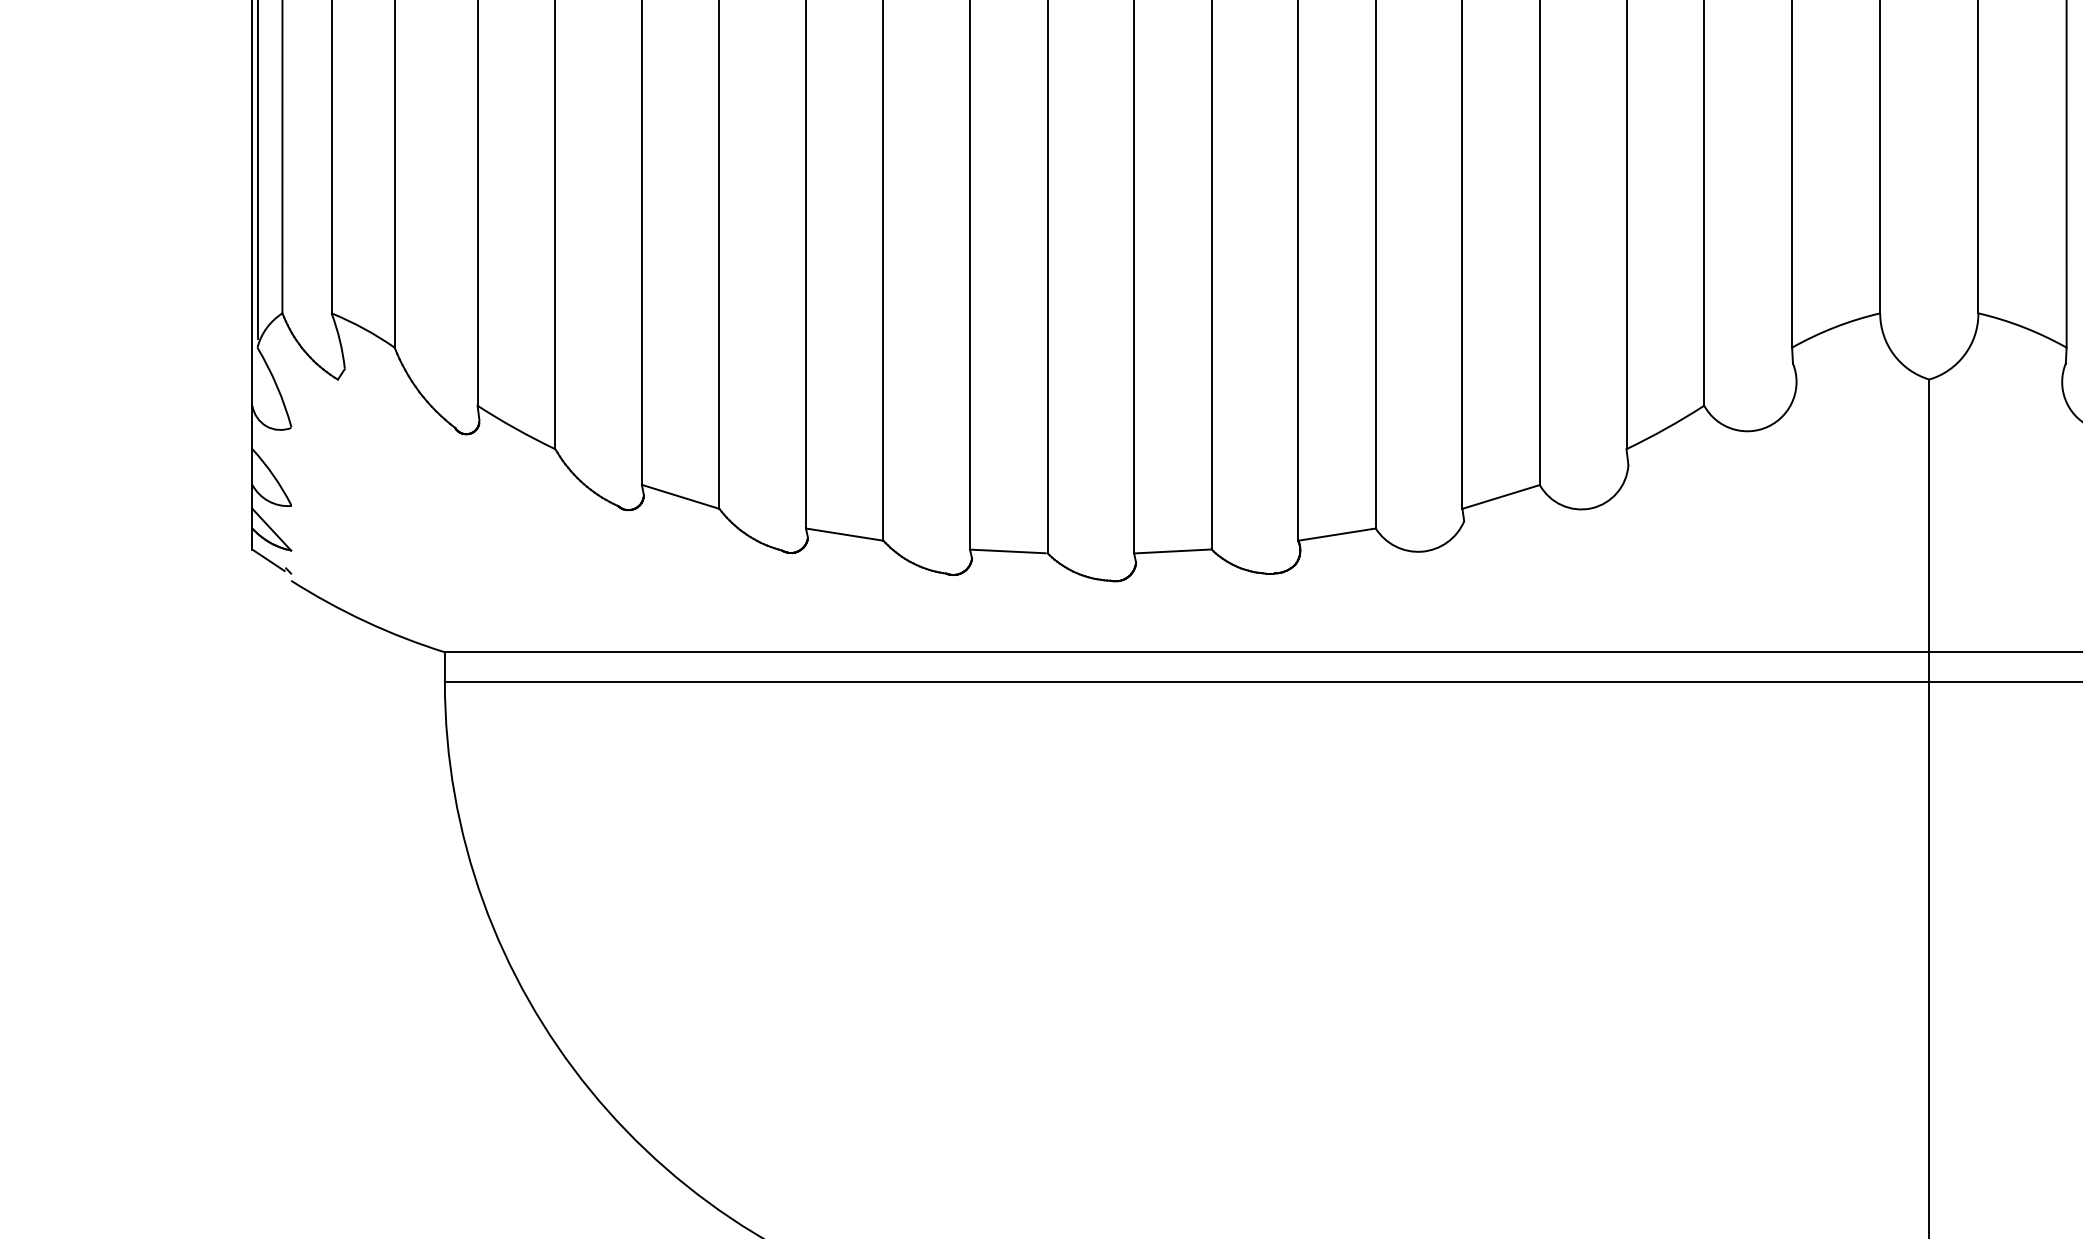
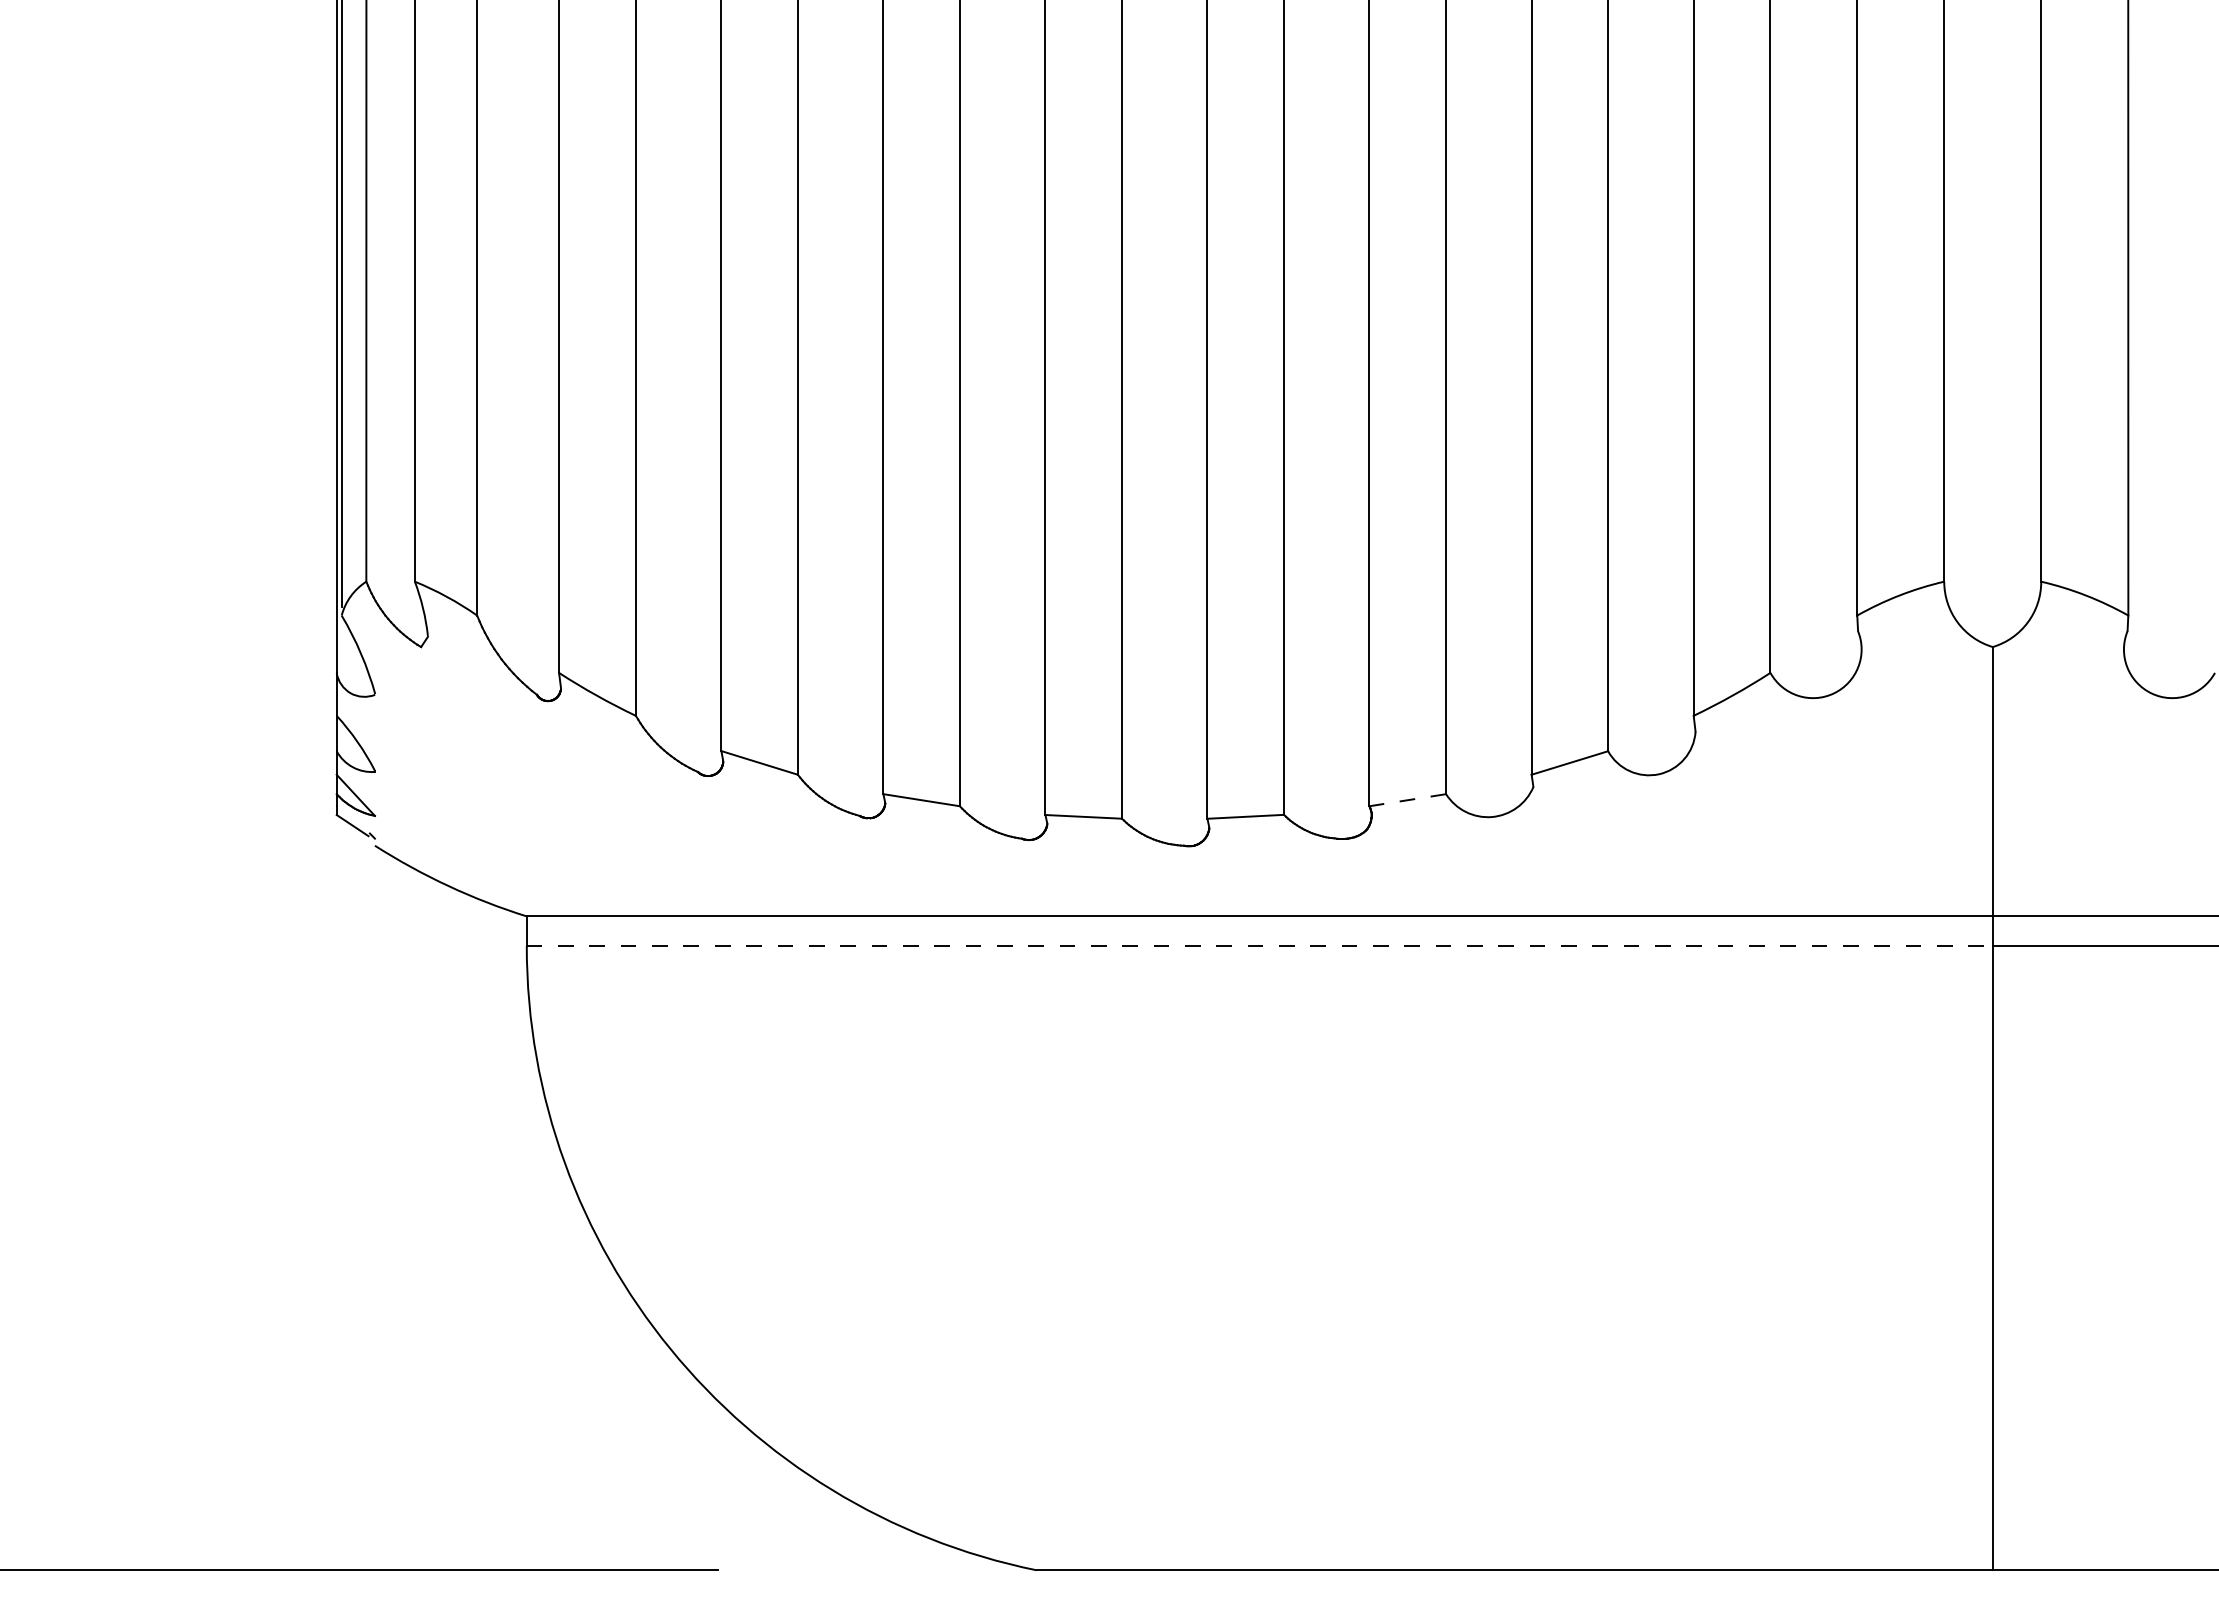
line: (1336, 534) -> (1407, 800), solid -> dashed
line: (1187, 681) -> (1260, 945), solid -> dashed

